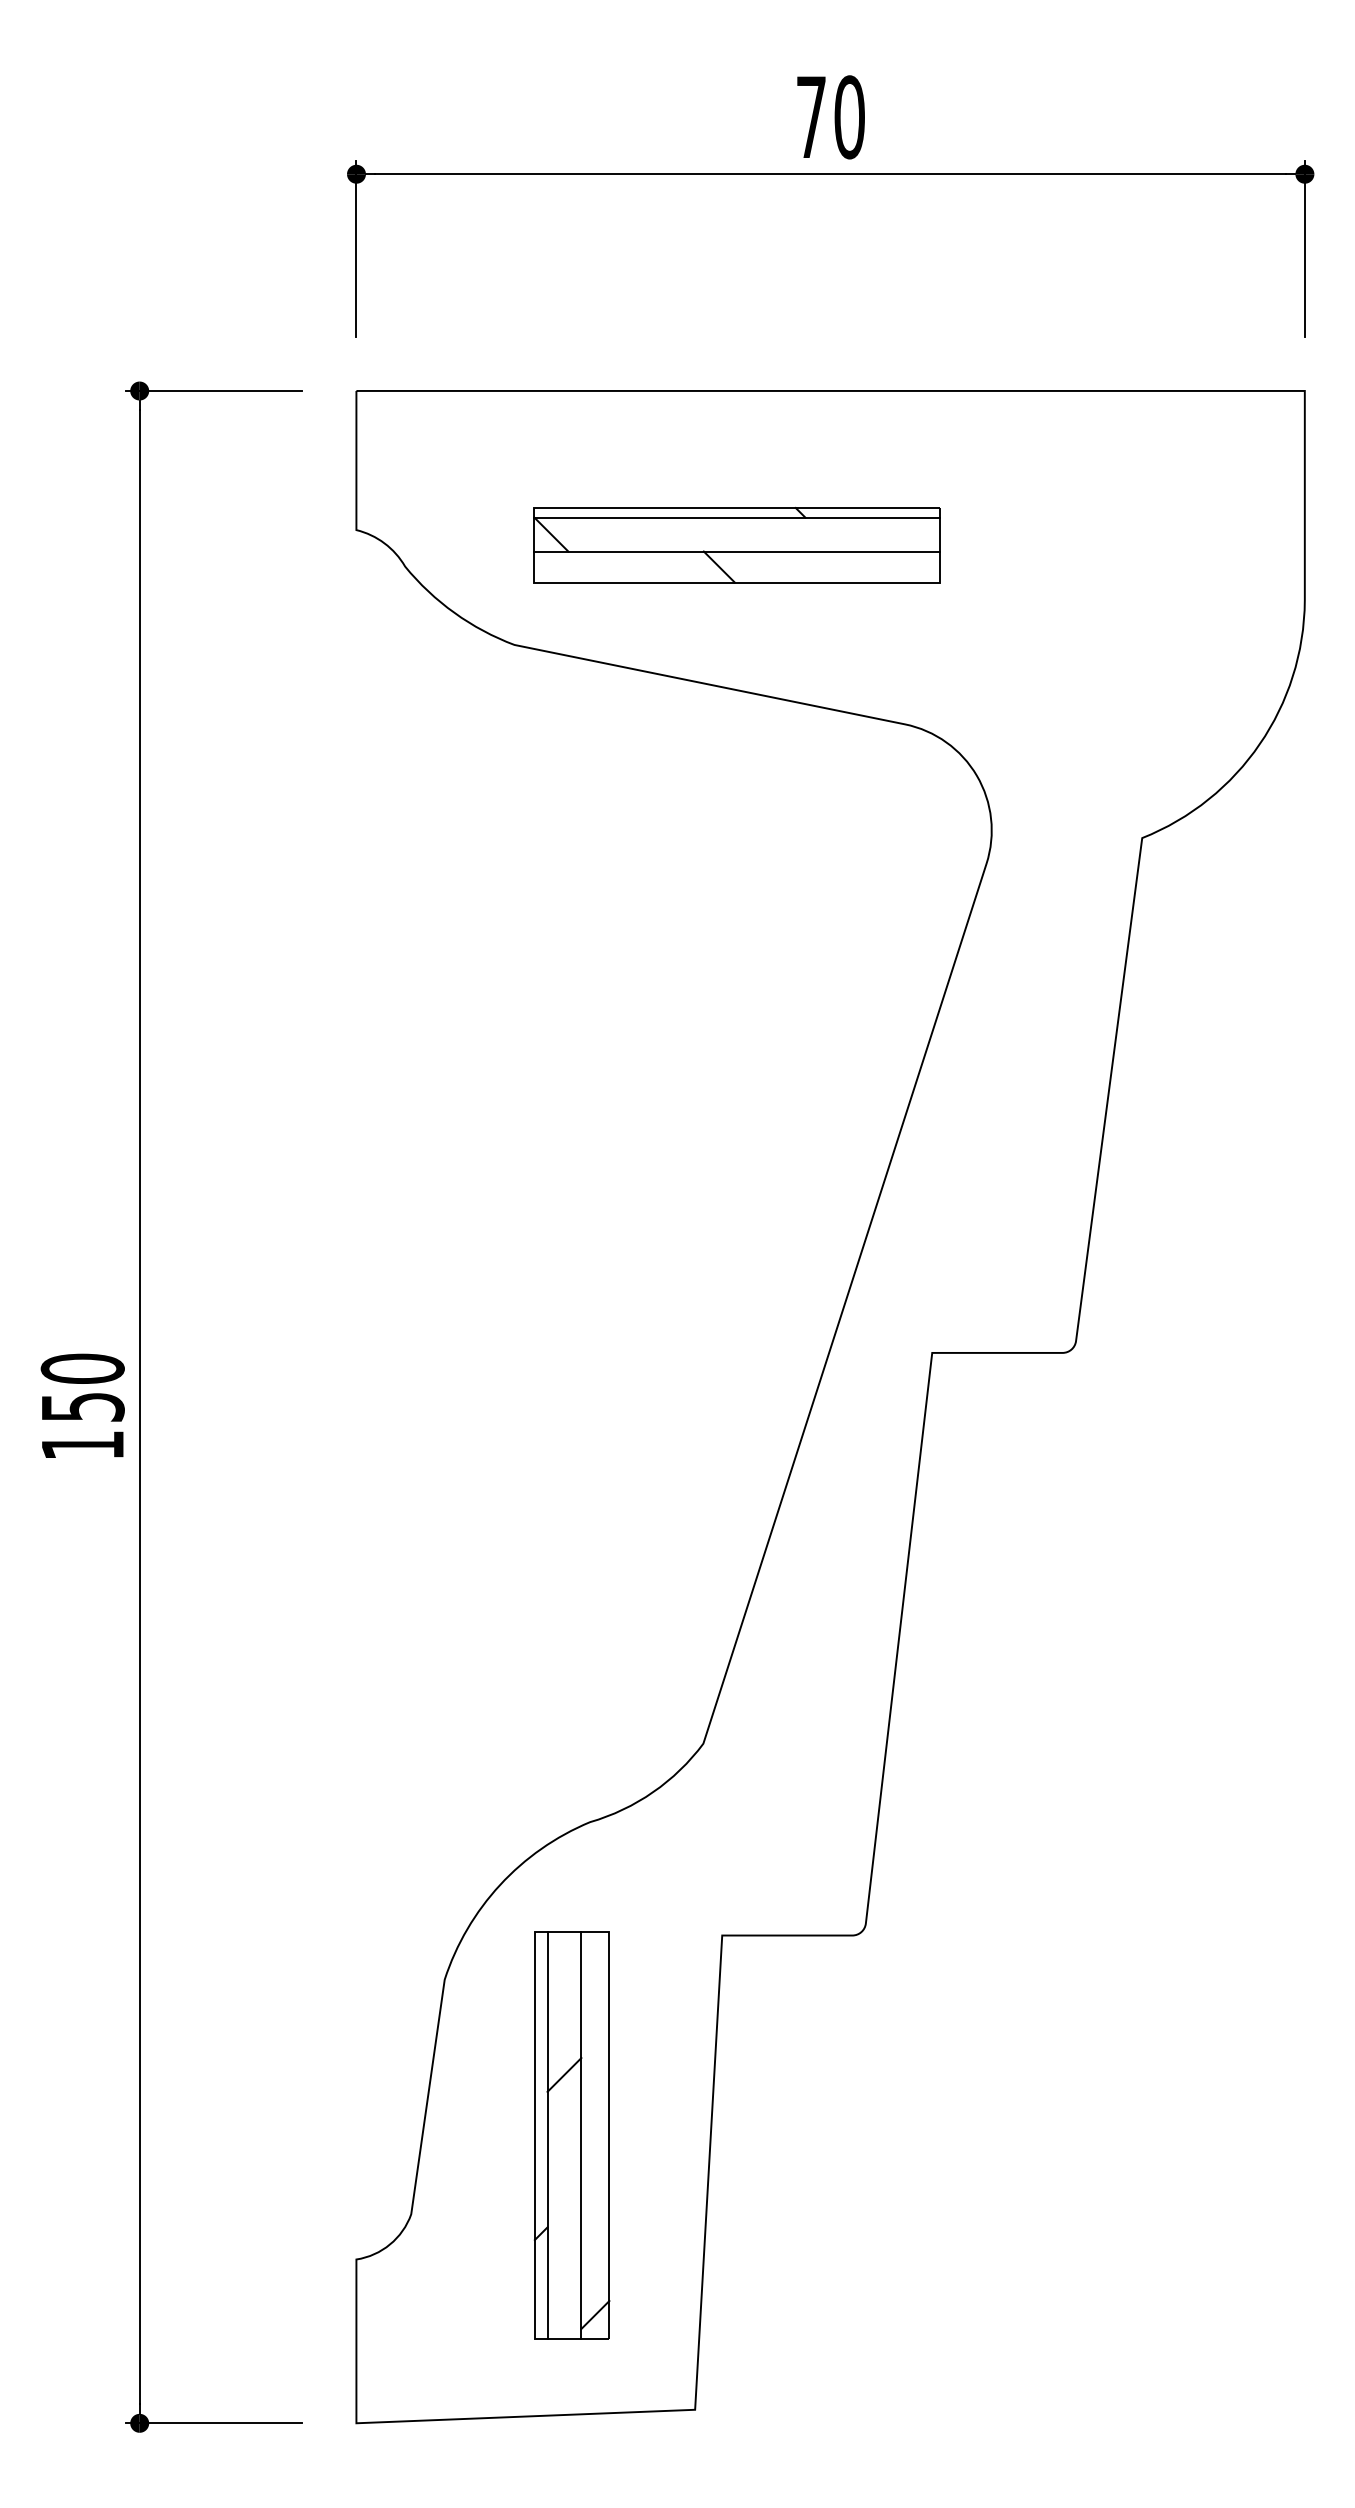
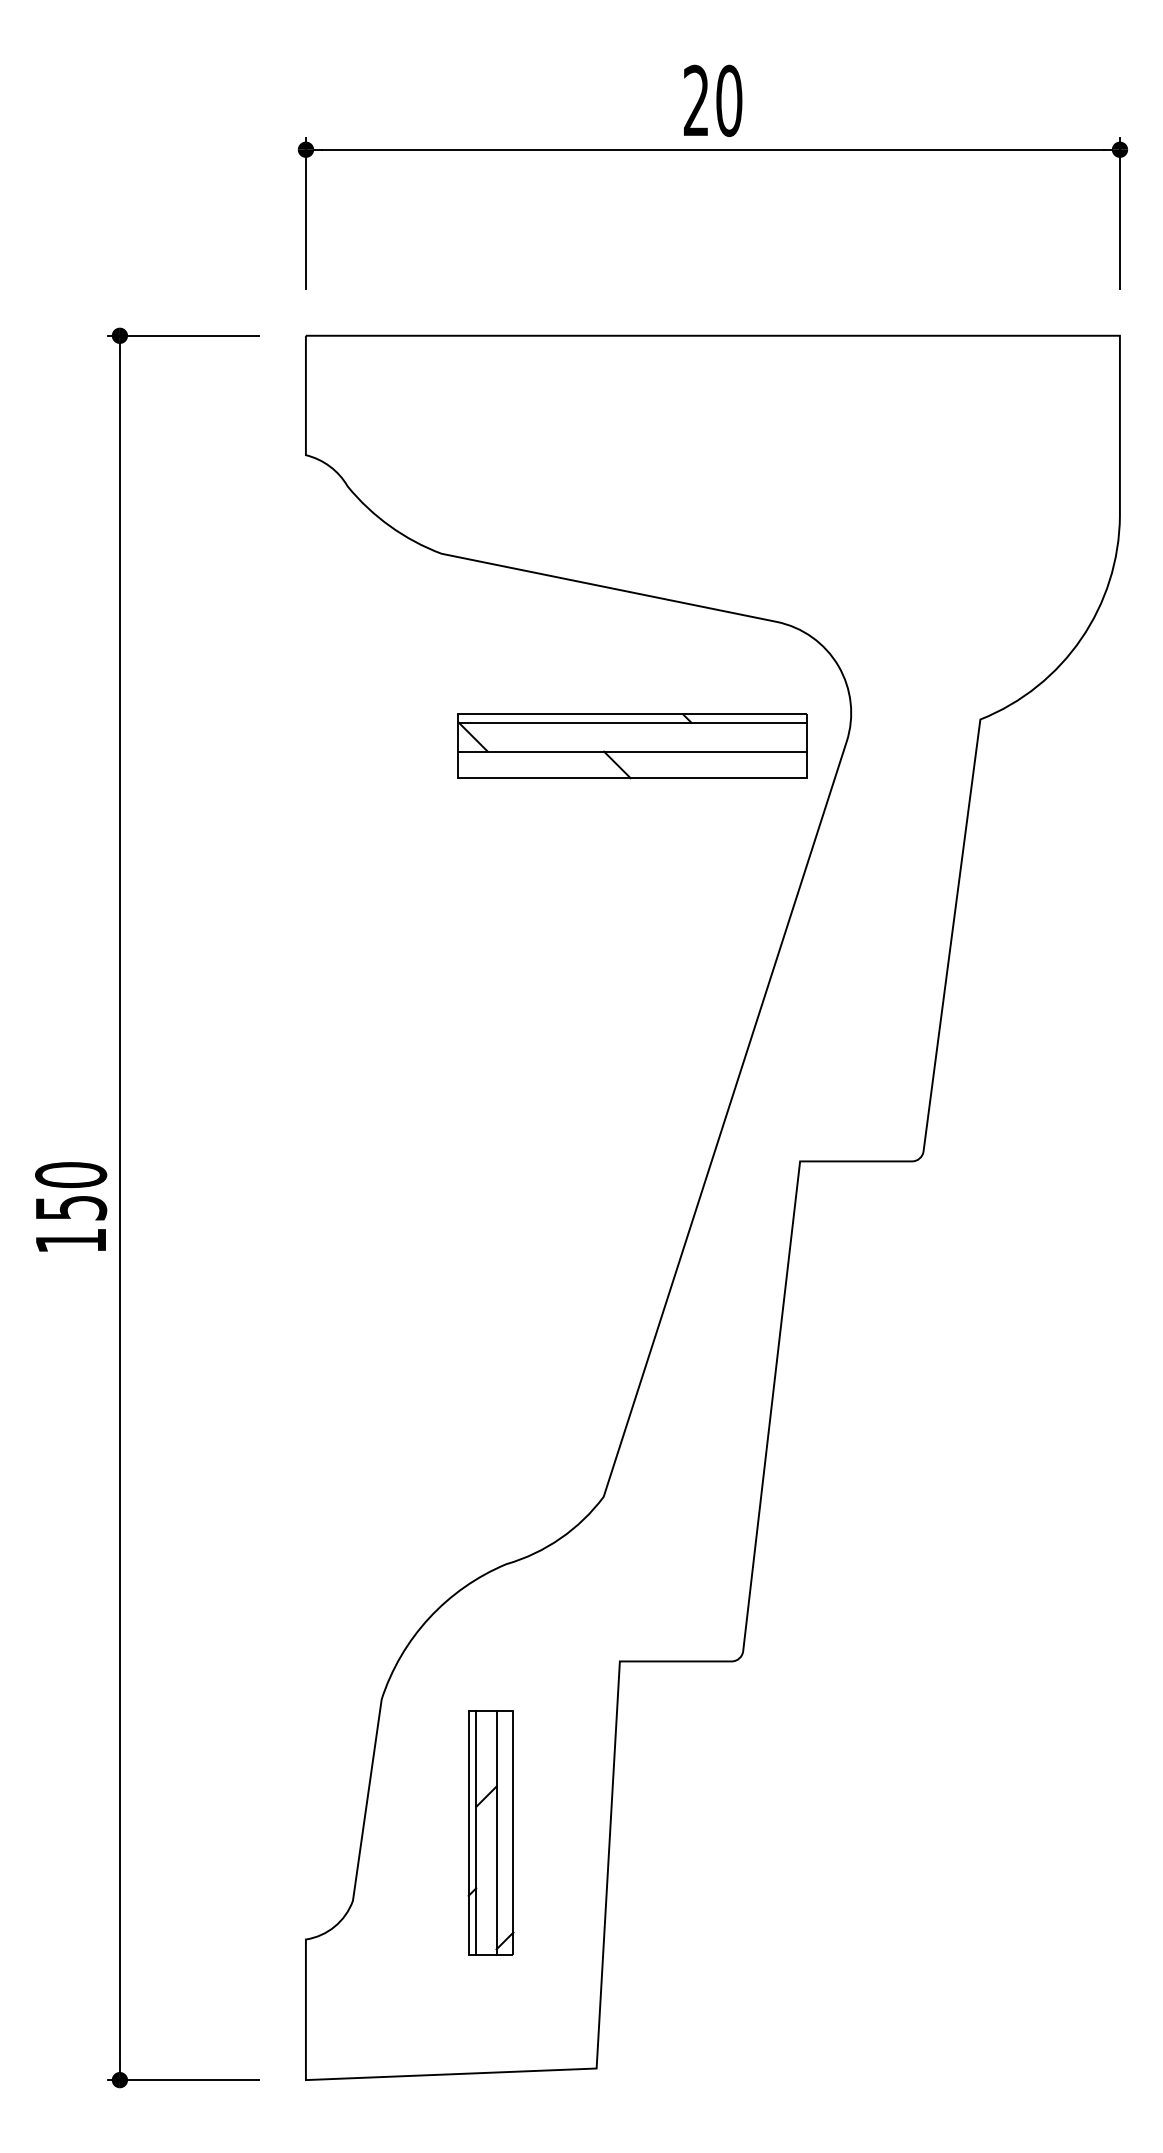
text: (810, 116) -> (695, 100), 70 -> 20
part: (736, 545) -> (632, 746), moved
part: (571, 2135) -> (490, 1833), size x0.7

